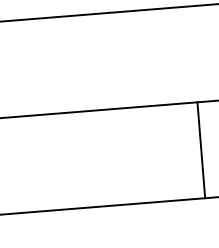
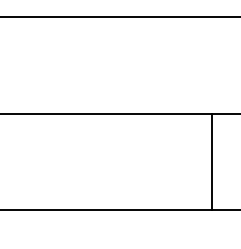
line: (201, 150) -> (212, 161), moved

